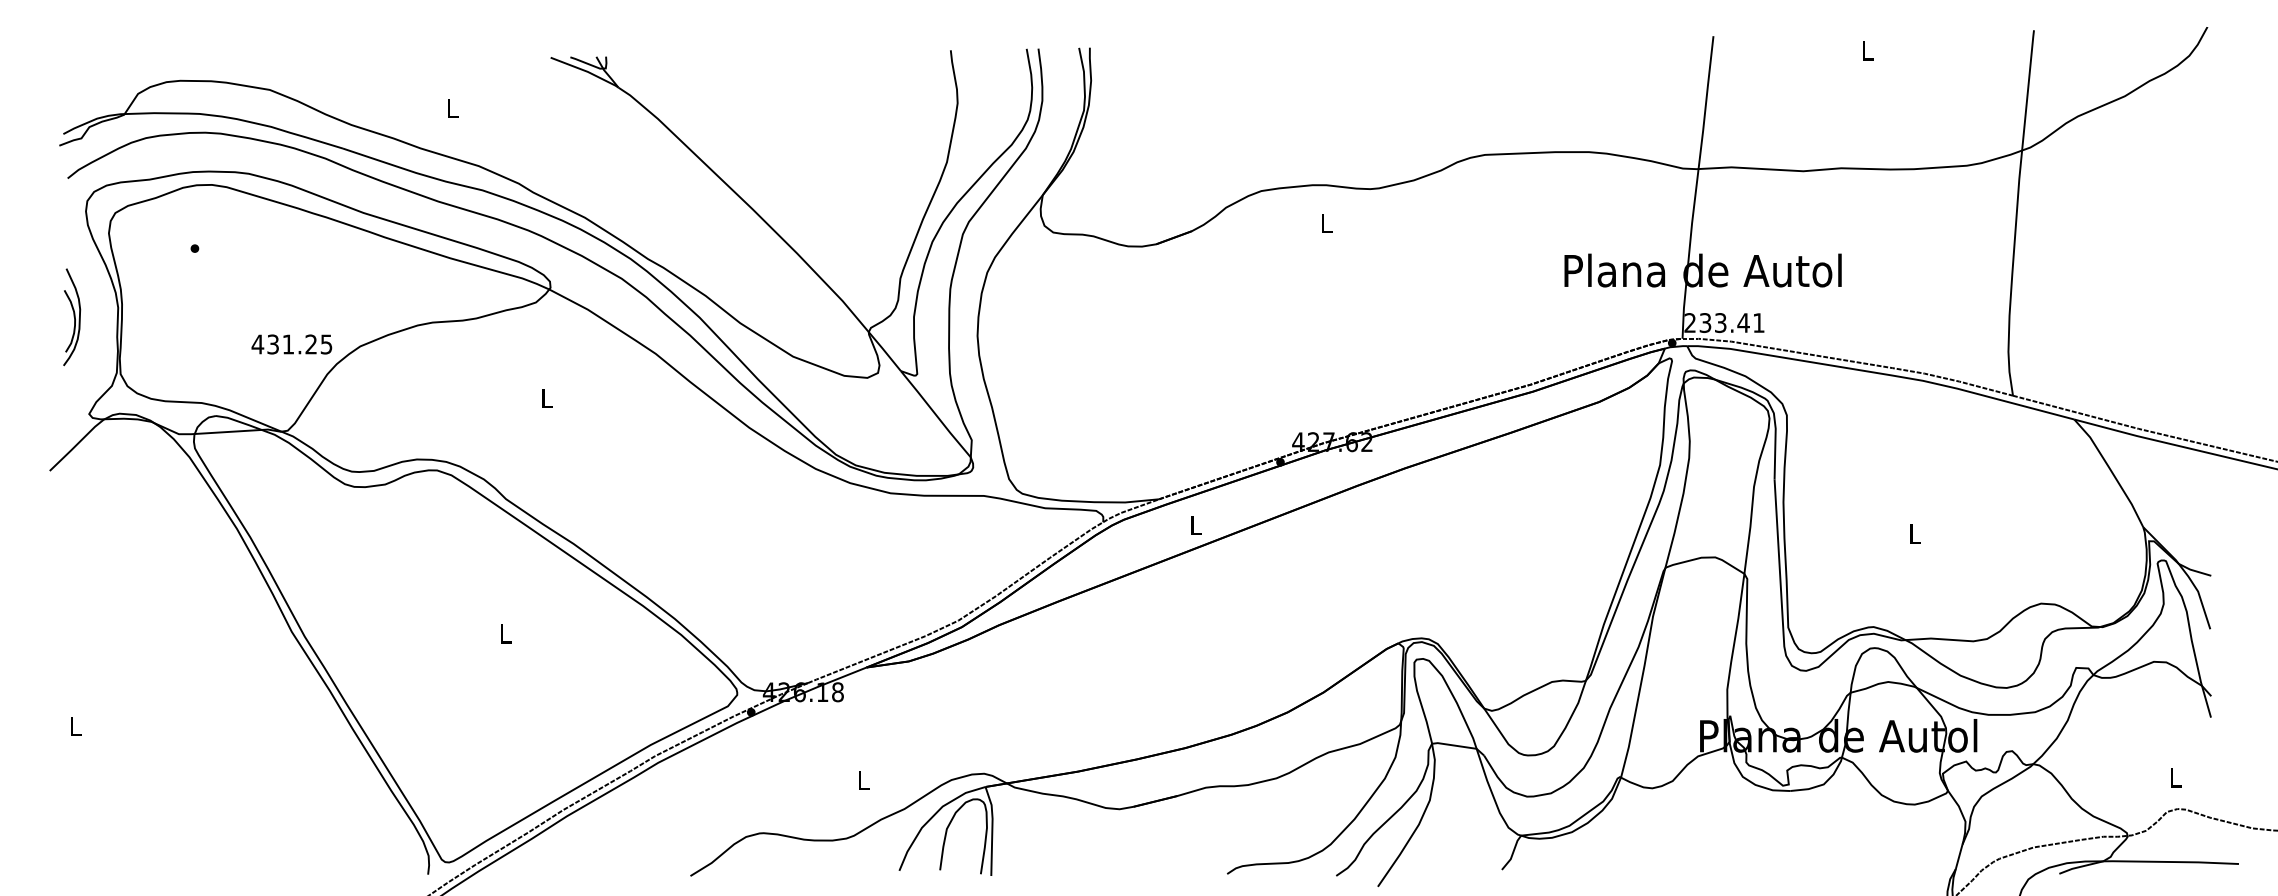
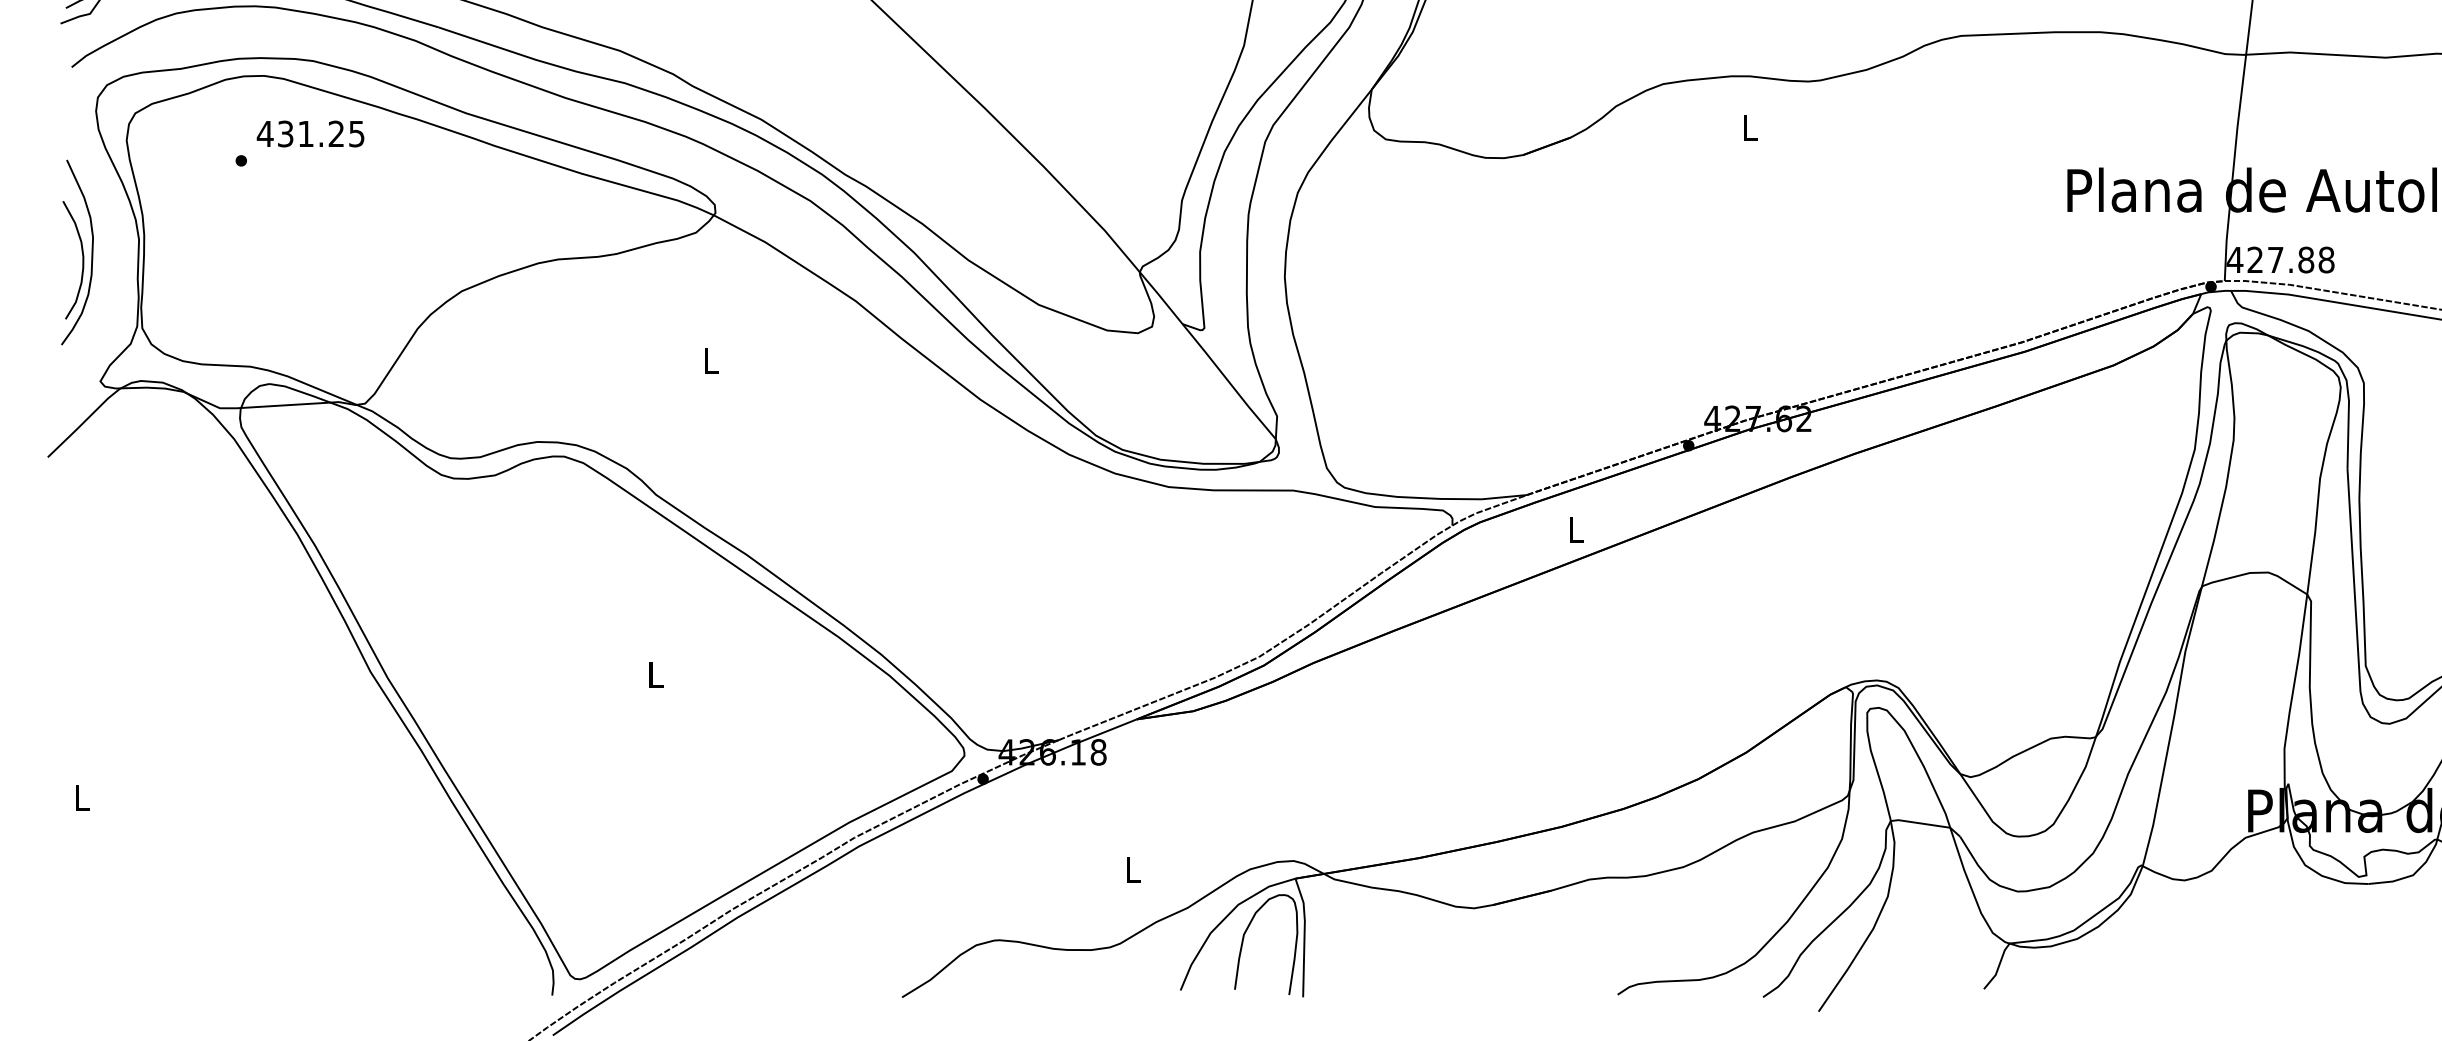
part: (71, 316) -> (76, 251), size x1.43
text: (1724, 323) -> (2280, 260), 233.41 -> 427.88
text: (291, 344) -> (310, 134), moved

